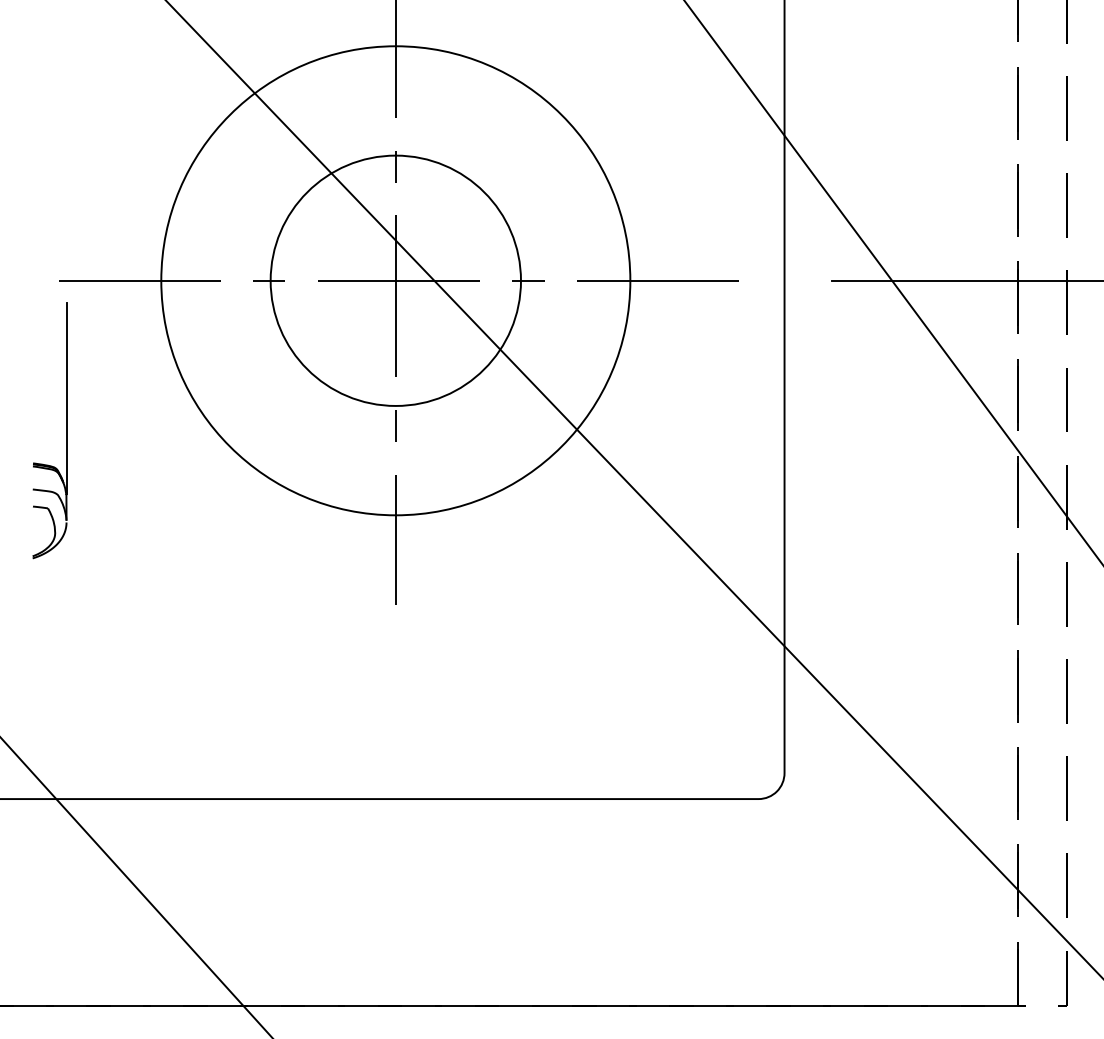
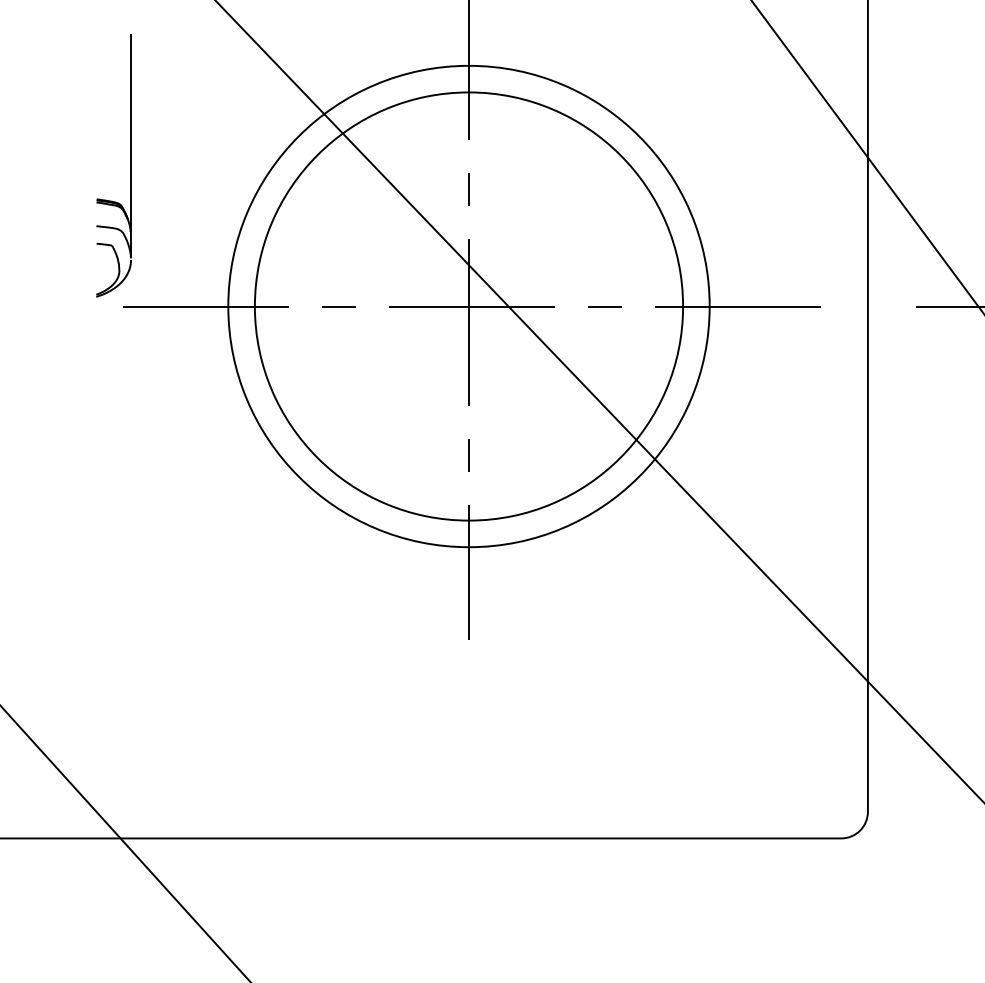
circle: (395, 280) -> (468, 306), size x1.67
part: (66, 430) -> (131, 165), moved

